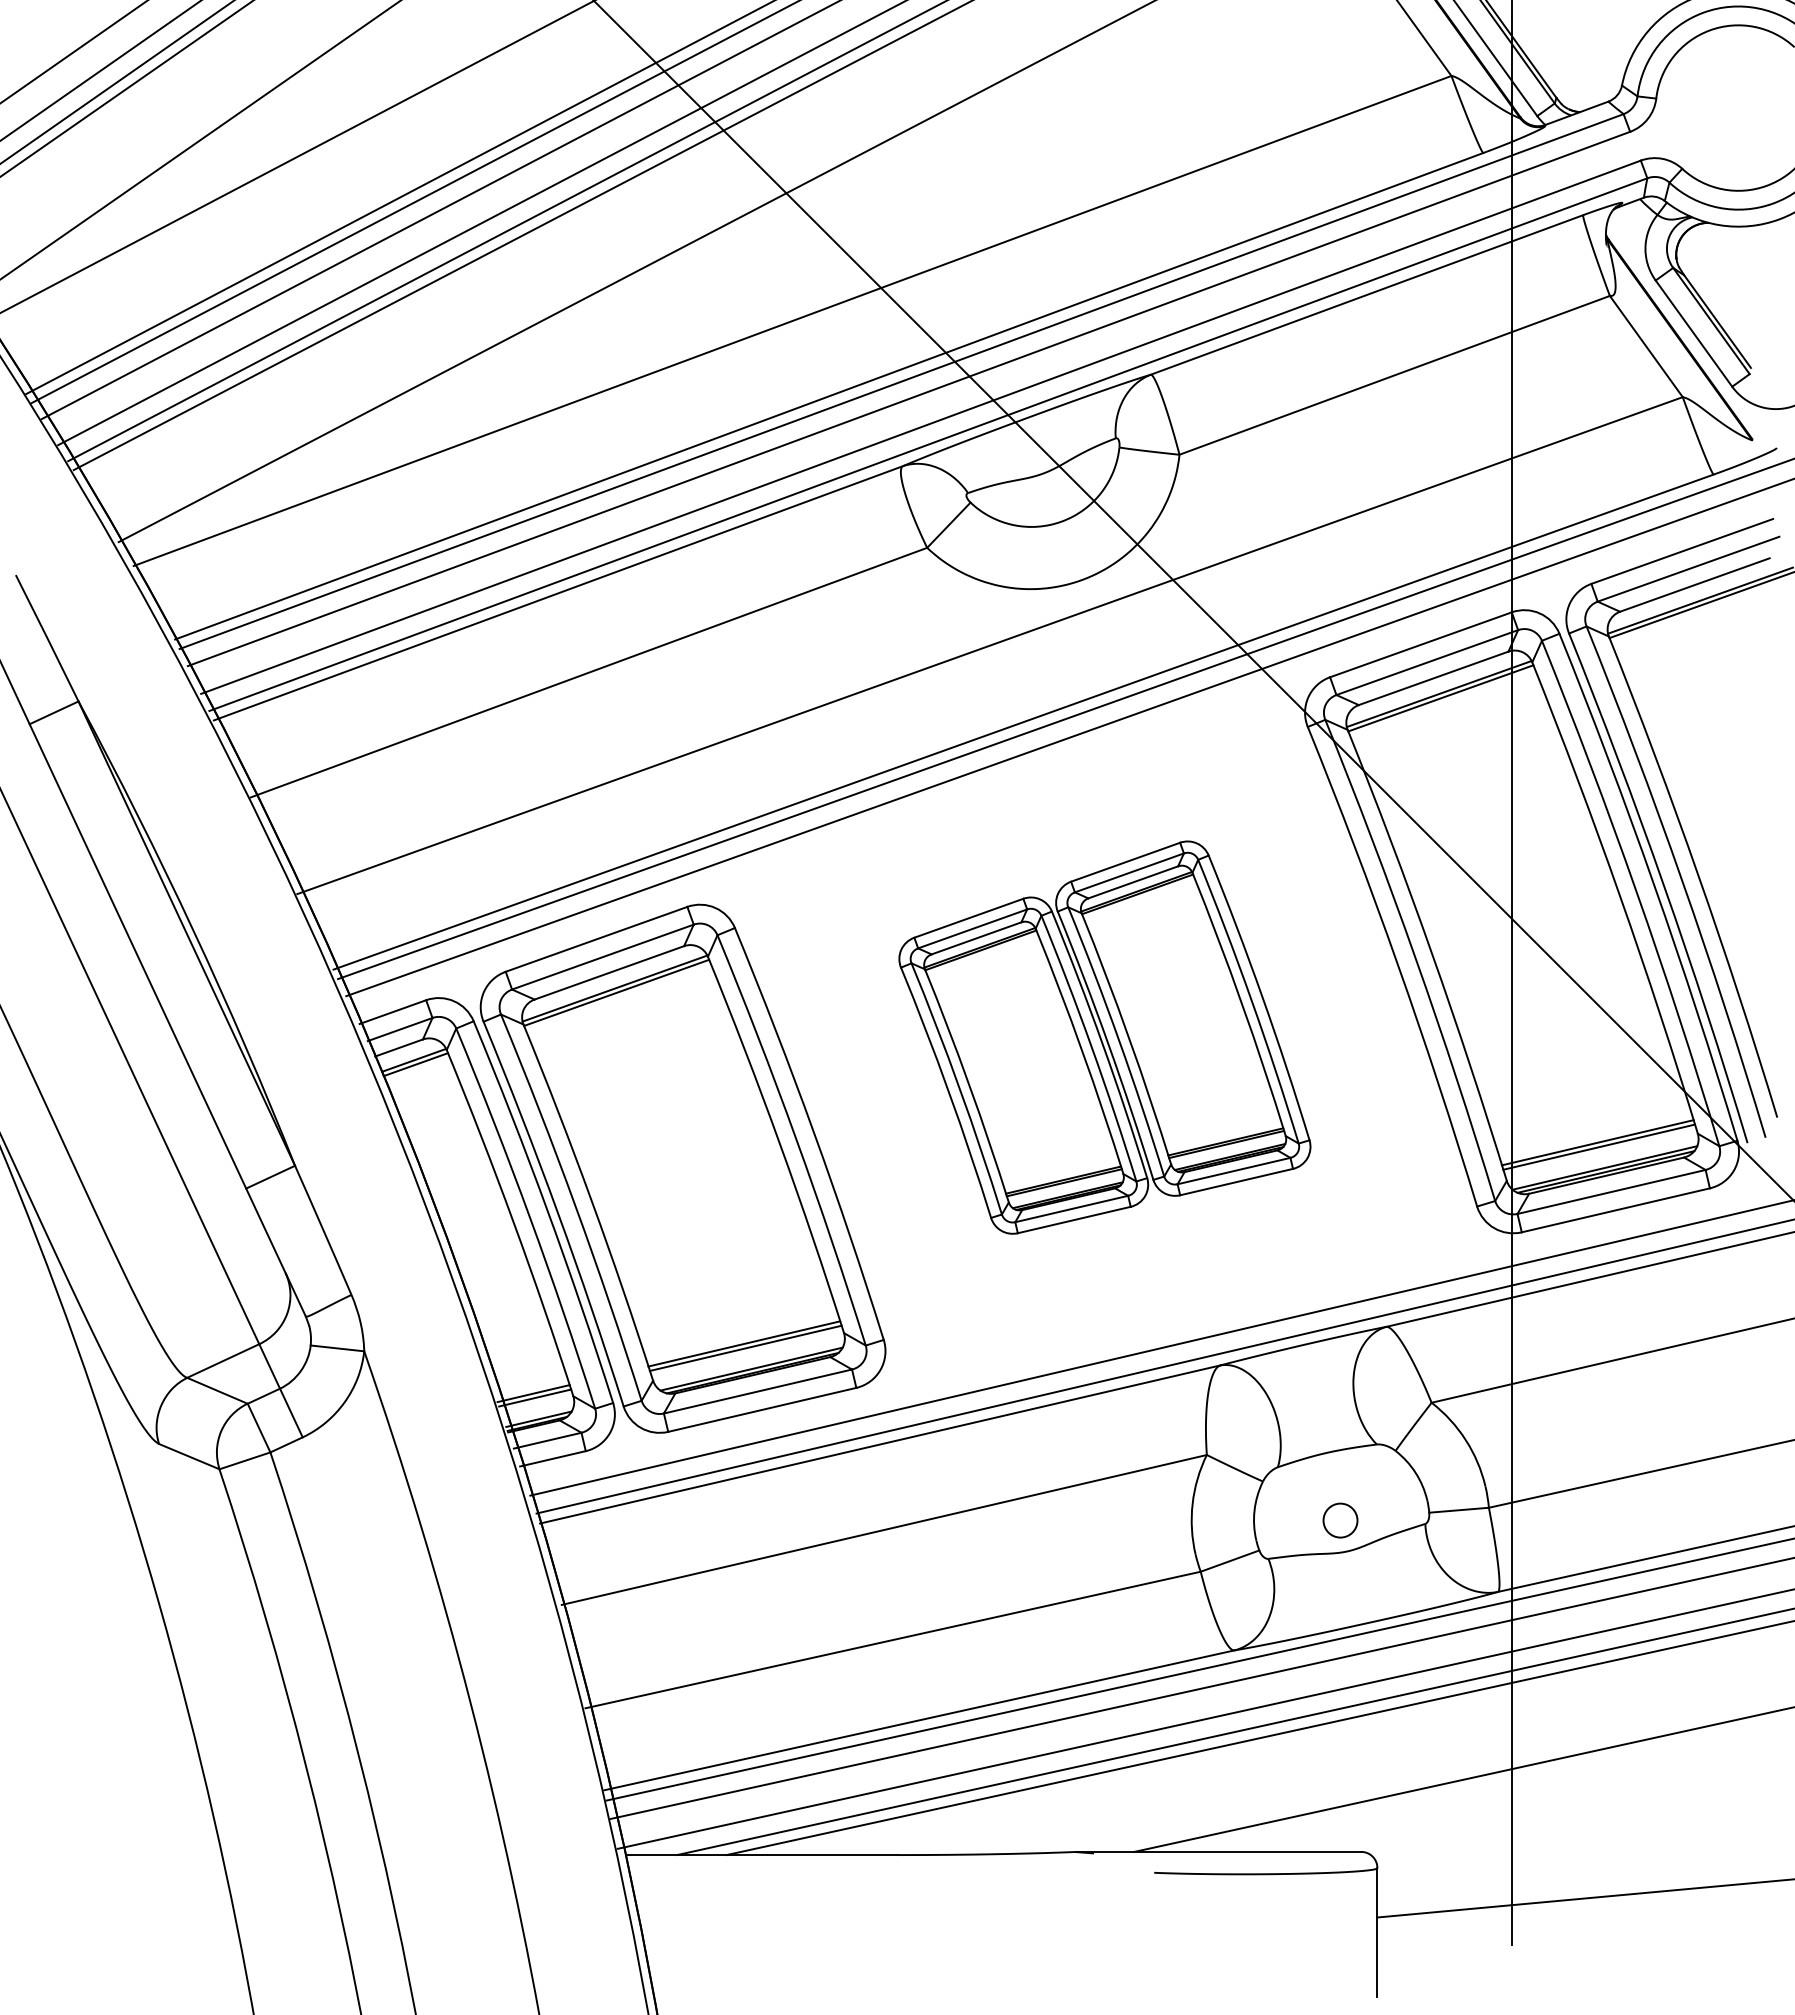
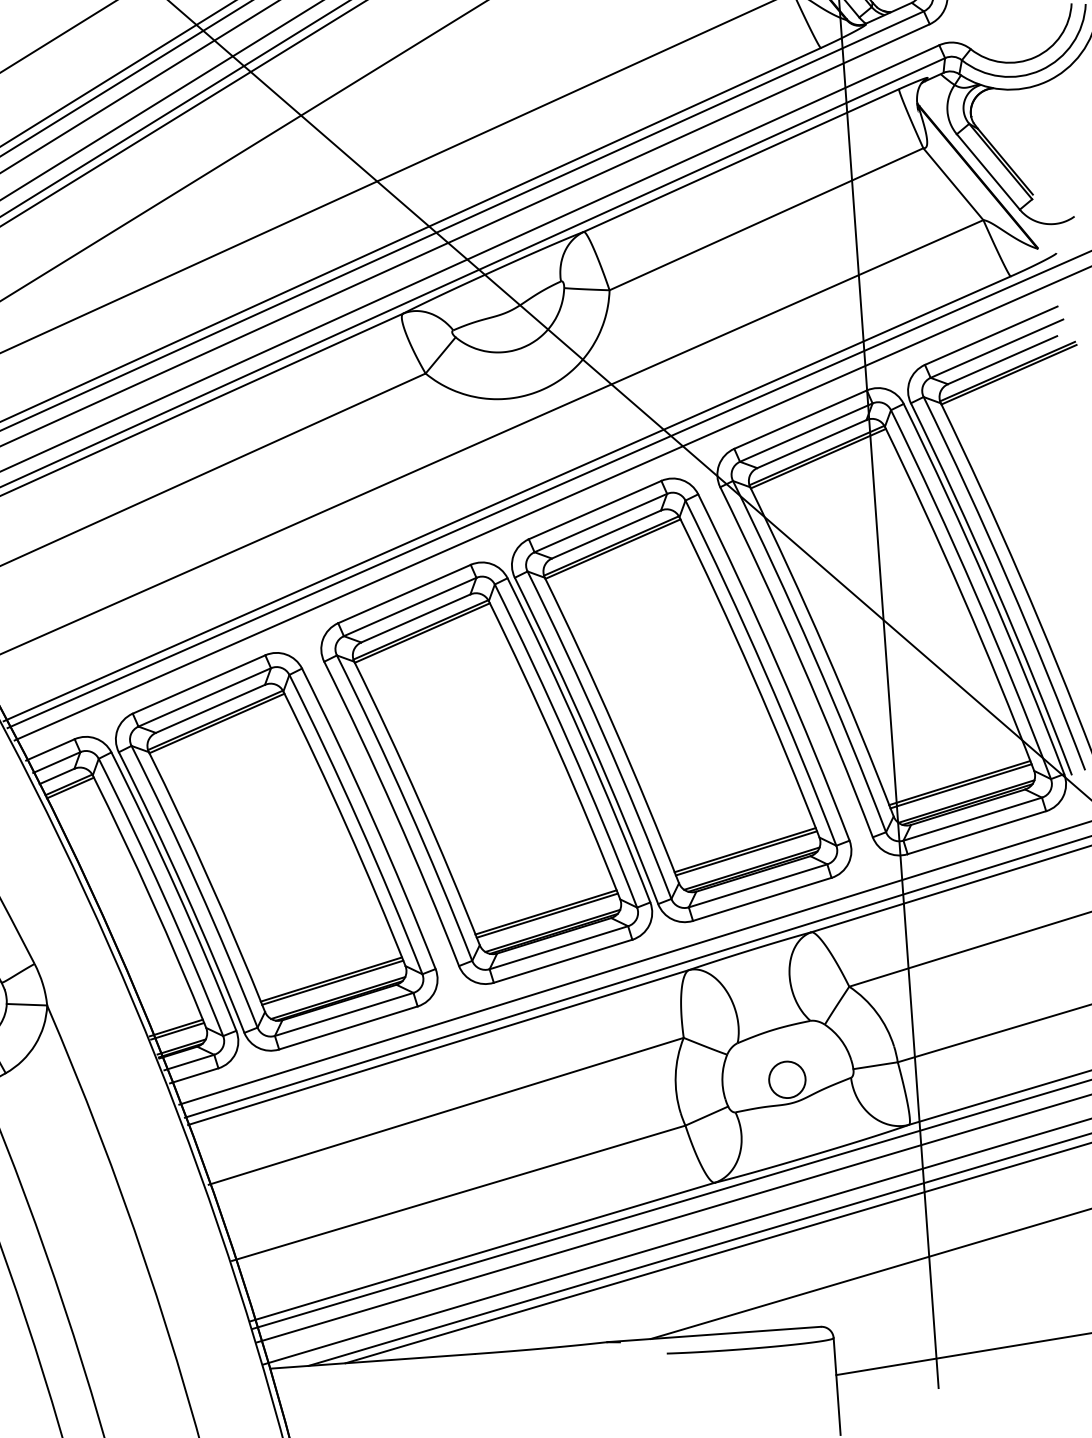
part: (1104, 1037) -> (584, 730), size x1.67
circle: (1340, 1520) -> (787, 1079), size x1.43

